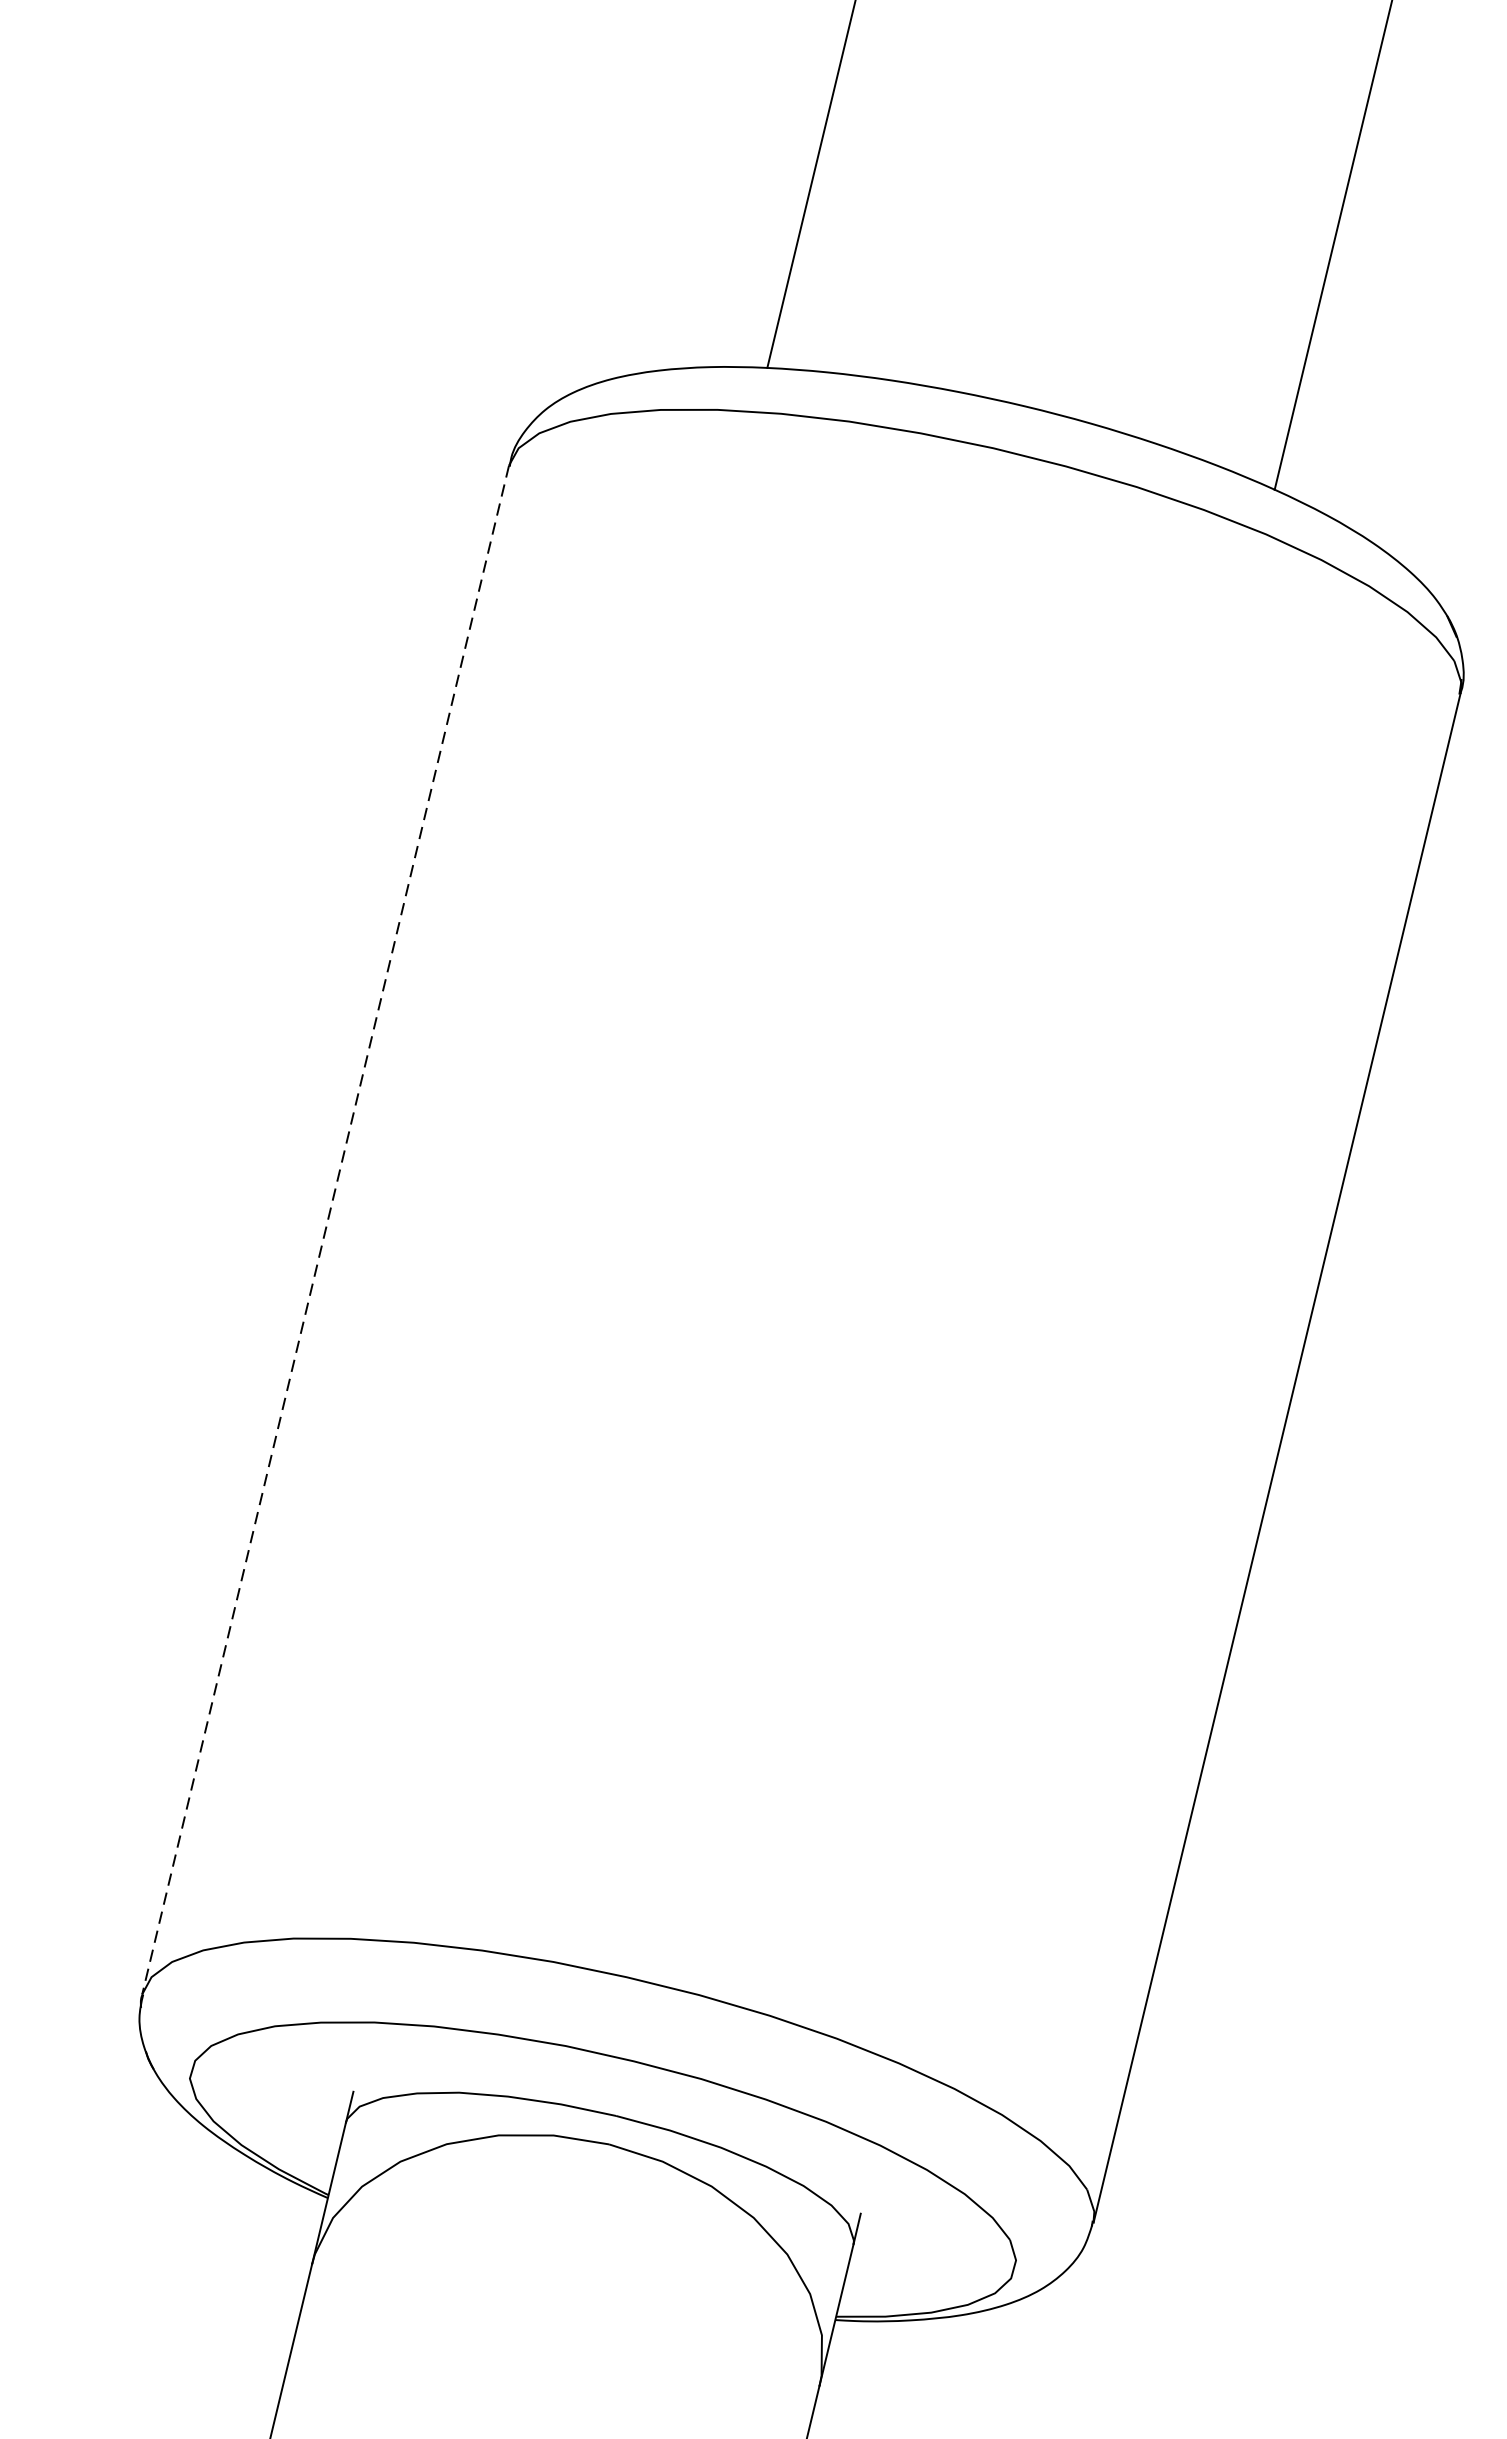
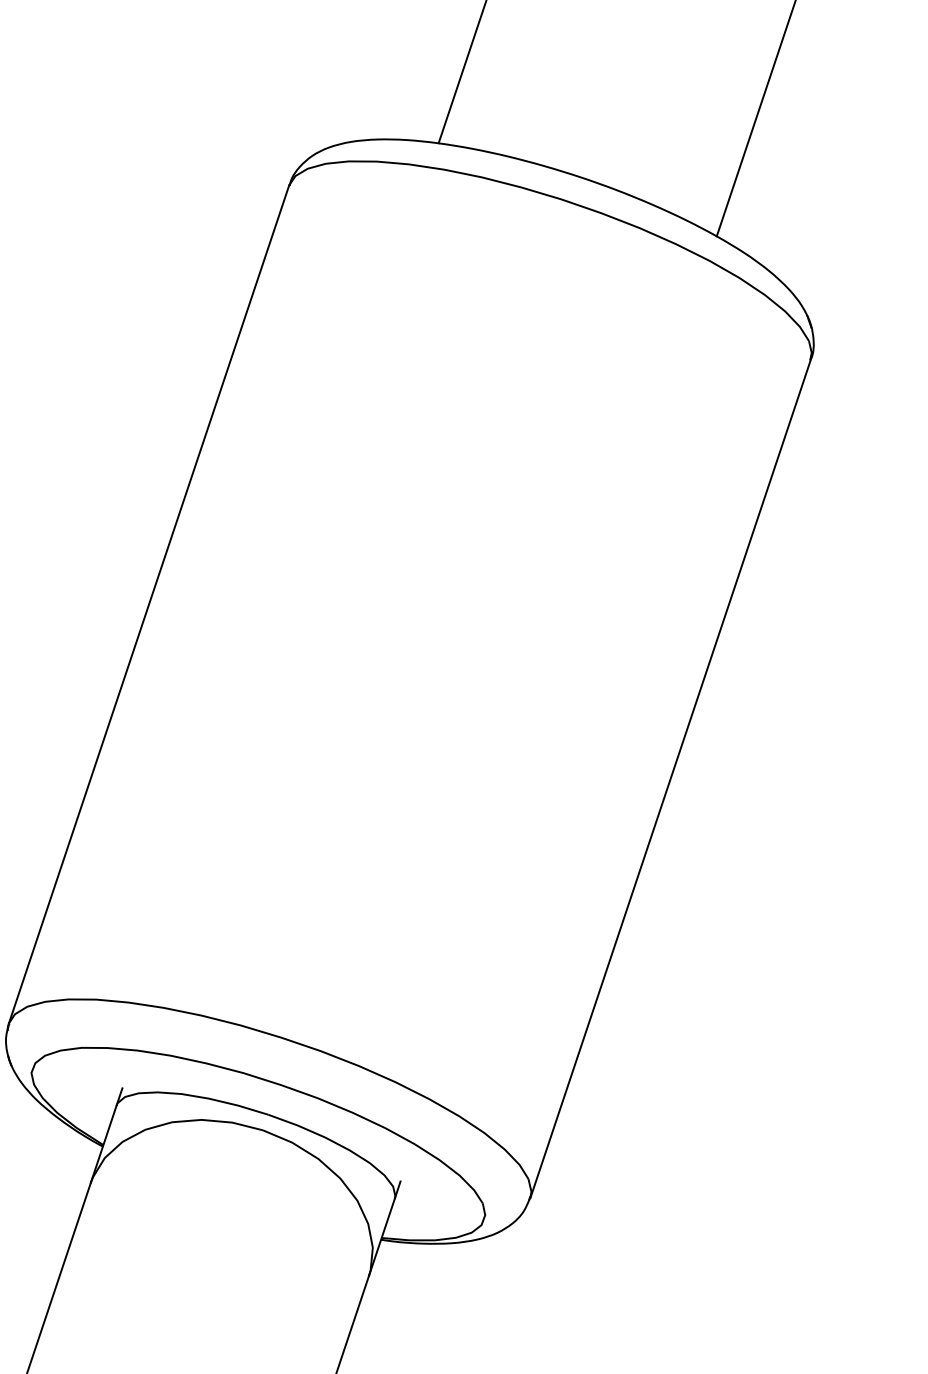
line: (326, 1230) -> (149, 604), dashed -> solid

